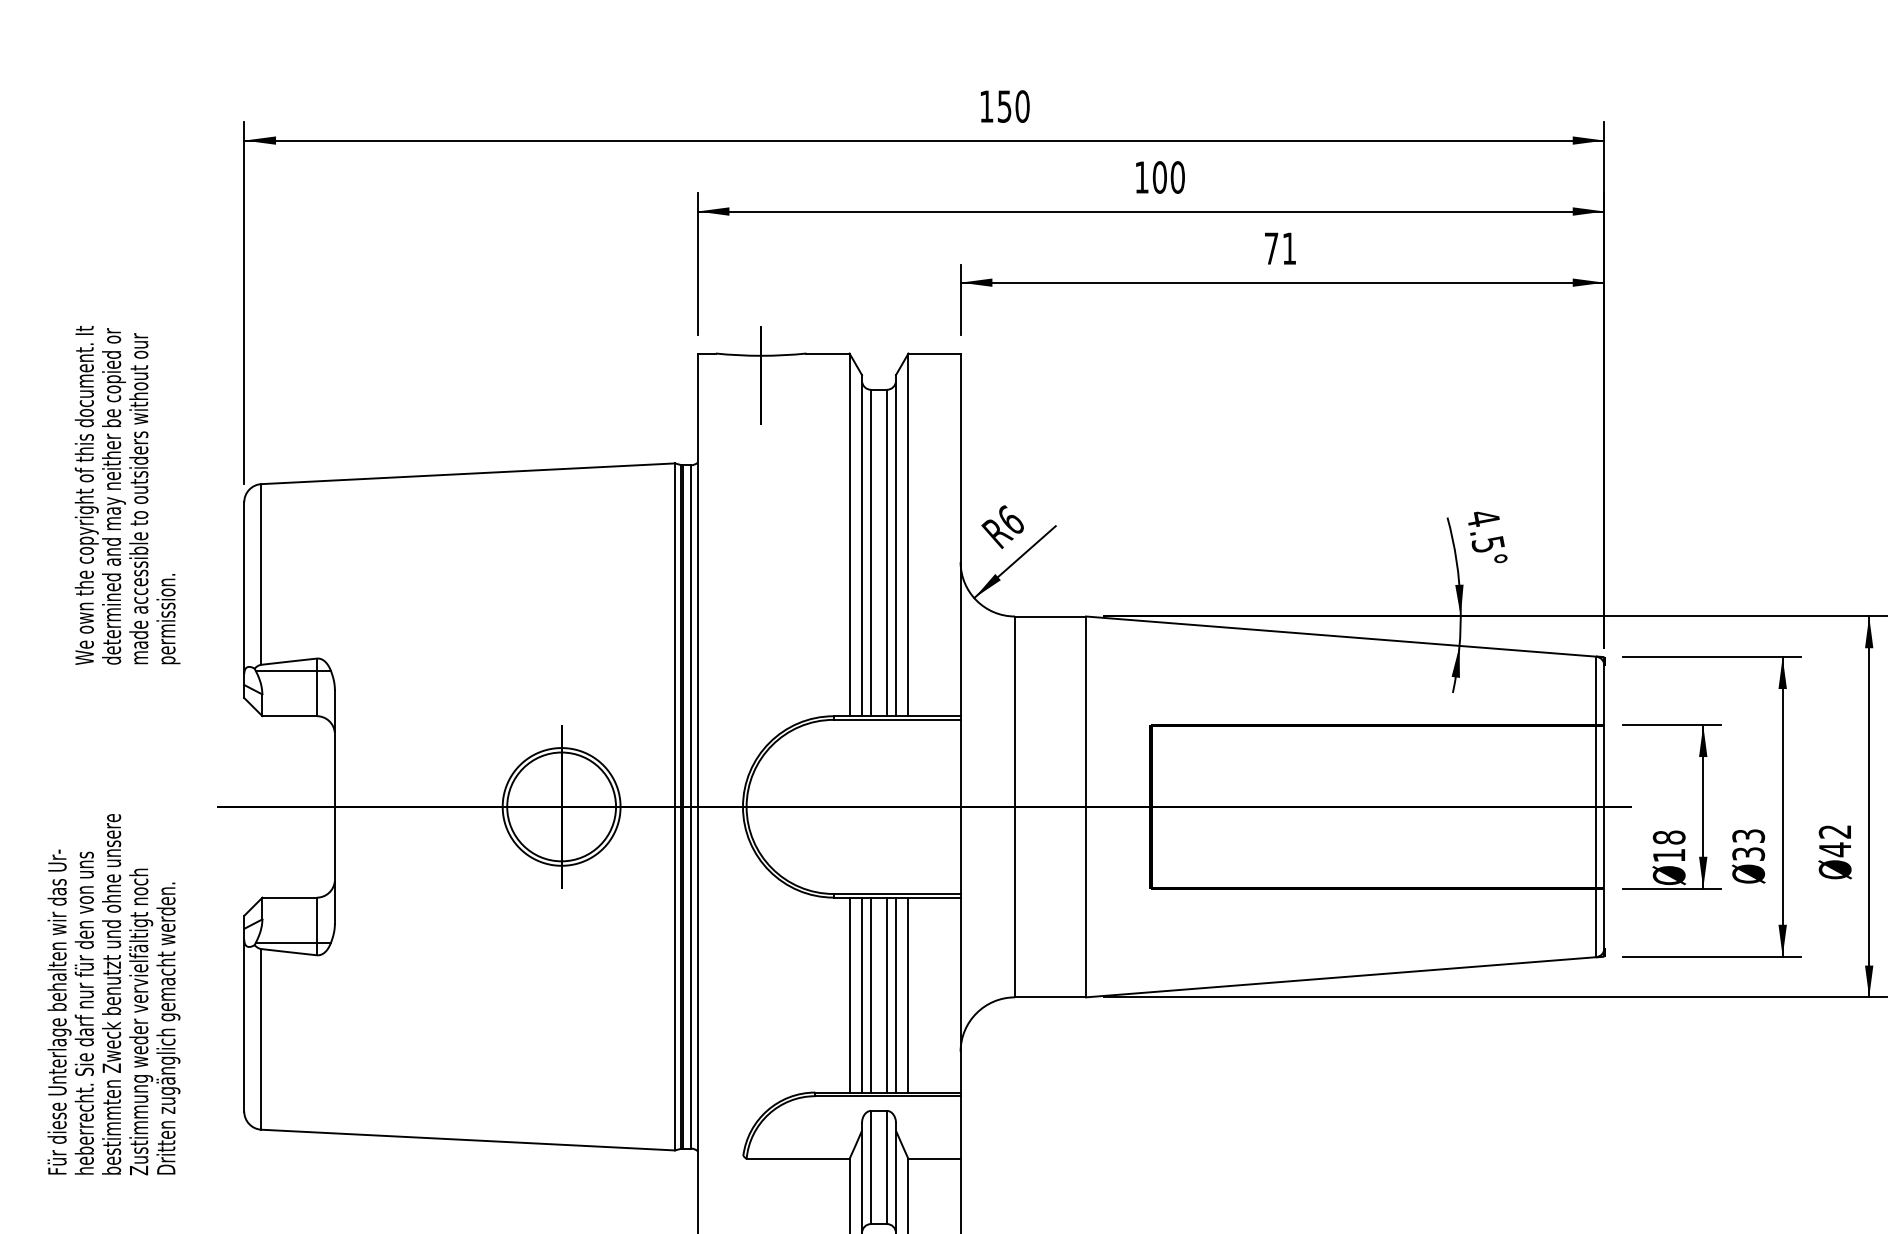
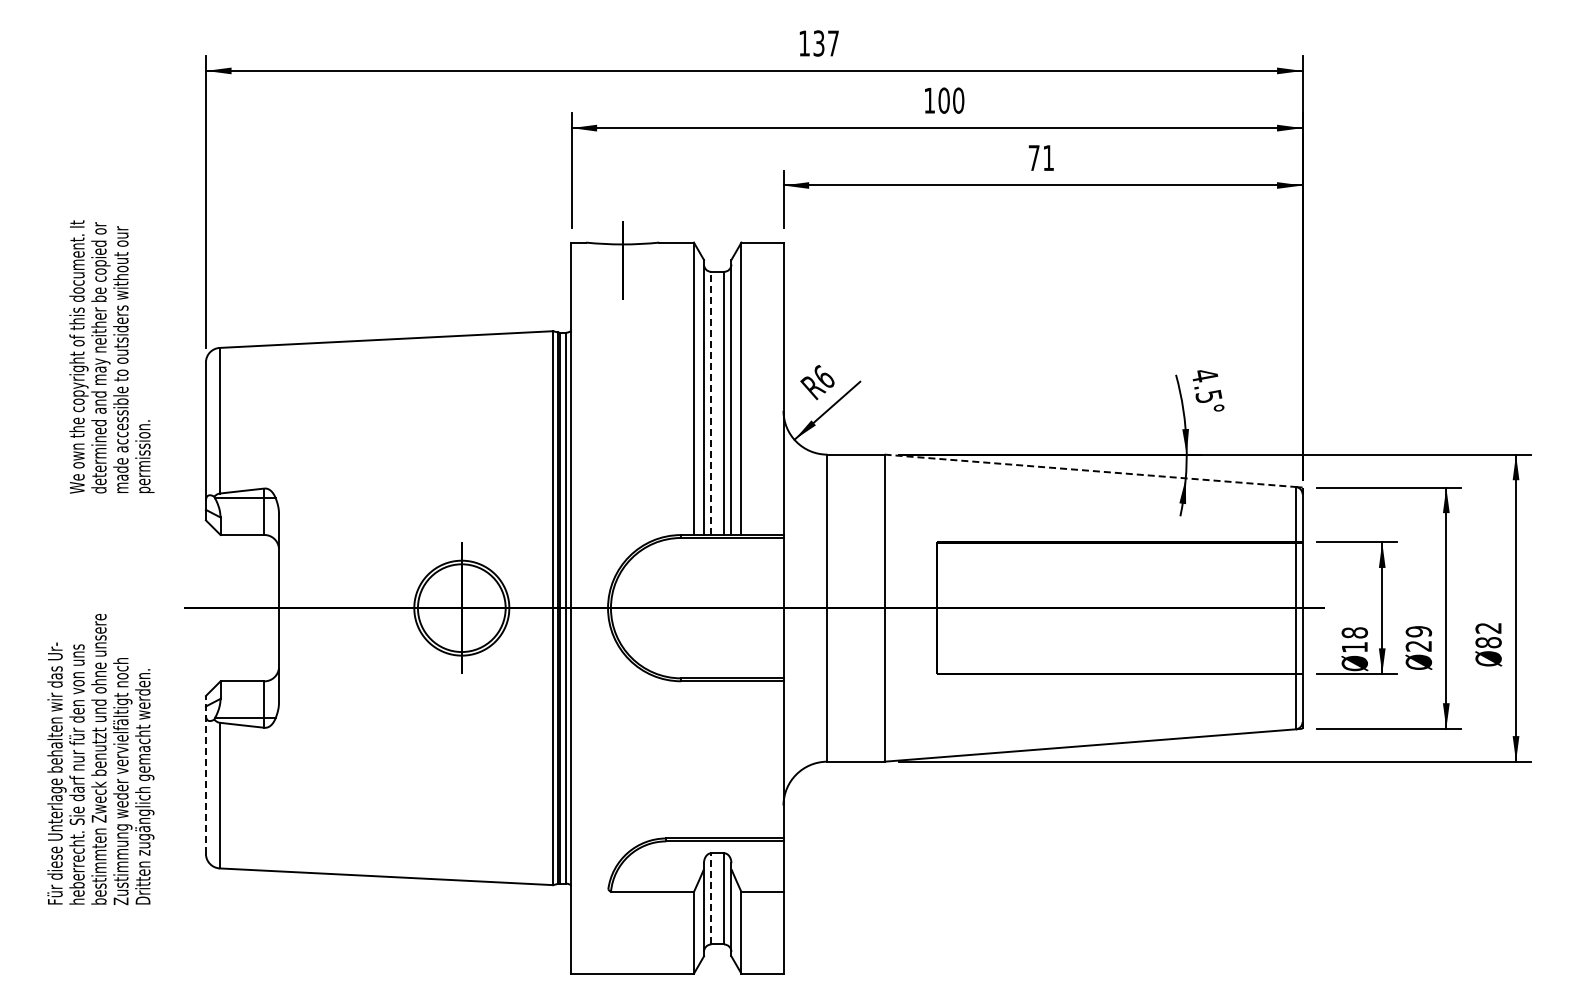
text: (1013, 106) -> (826, 43), 150 -> 137
line: (871, 553) -> (711, 403), solid -> dashed
line: (1341, 636) -> (1090, 470), solid -> dashed
text: (1748, 844) -> (1418, 638), 33 -> 29
text: (1835, 849) -> (1488, 642), 42 -> 82
line: (848, 994) -> (693, 759), removed
line: (862, 994) -> (704, 759), removed
line: (871, 994) -> (711, 759), removed
line: (887, 994) -> (724, 759), removed
line: (896, 994) -> (731, 759), removed
line: (908, 994) -> (741, 759), removed
line: (243, 1013) -> (205, 774), solid -> dashed
line: (871, 1167) -> (711, 898), solid -> dashed

